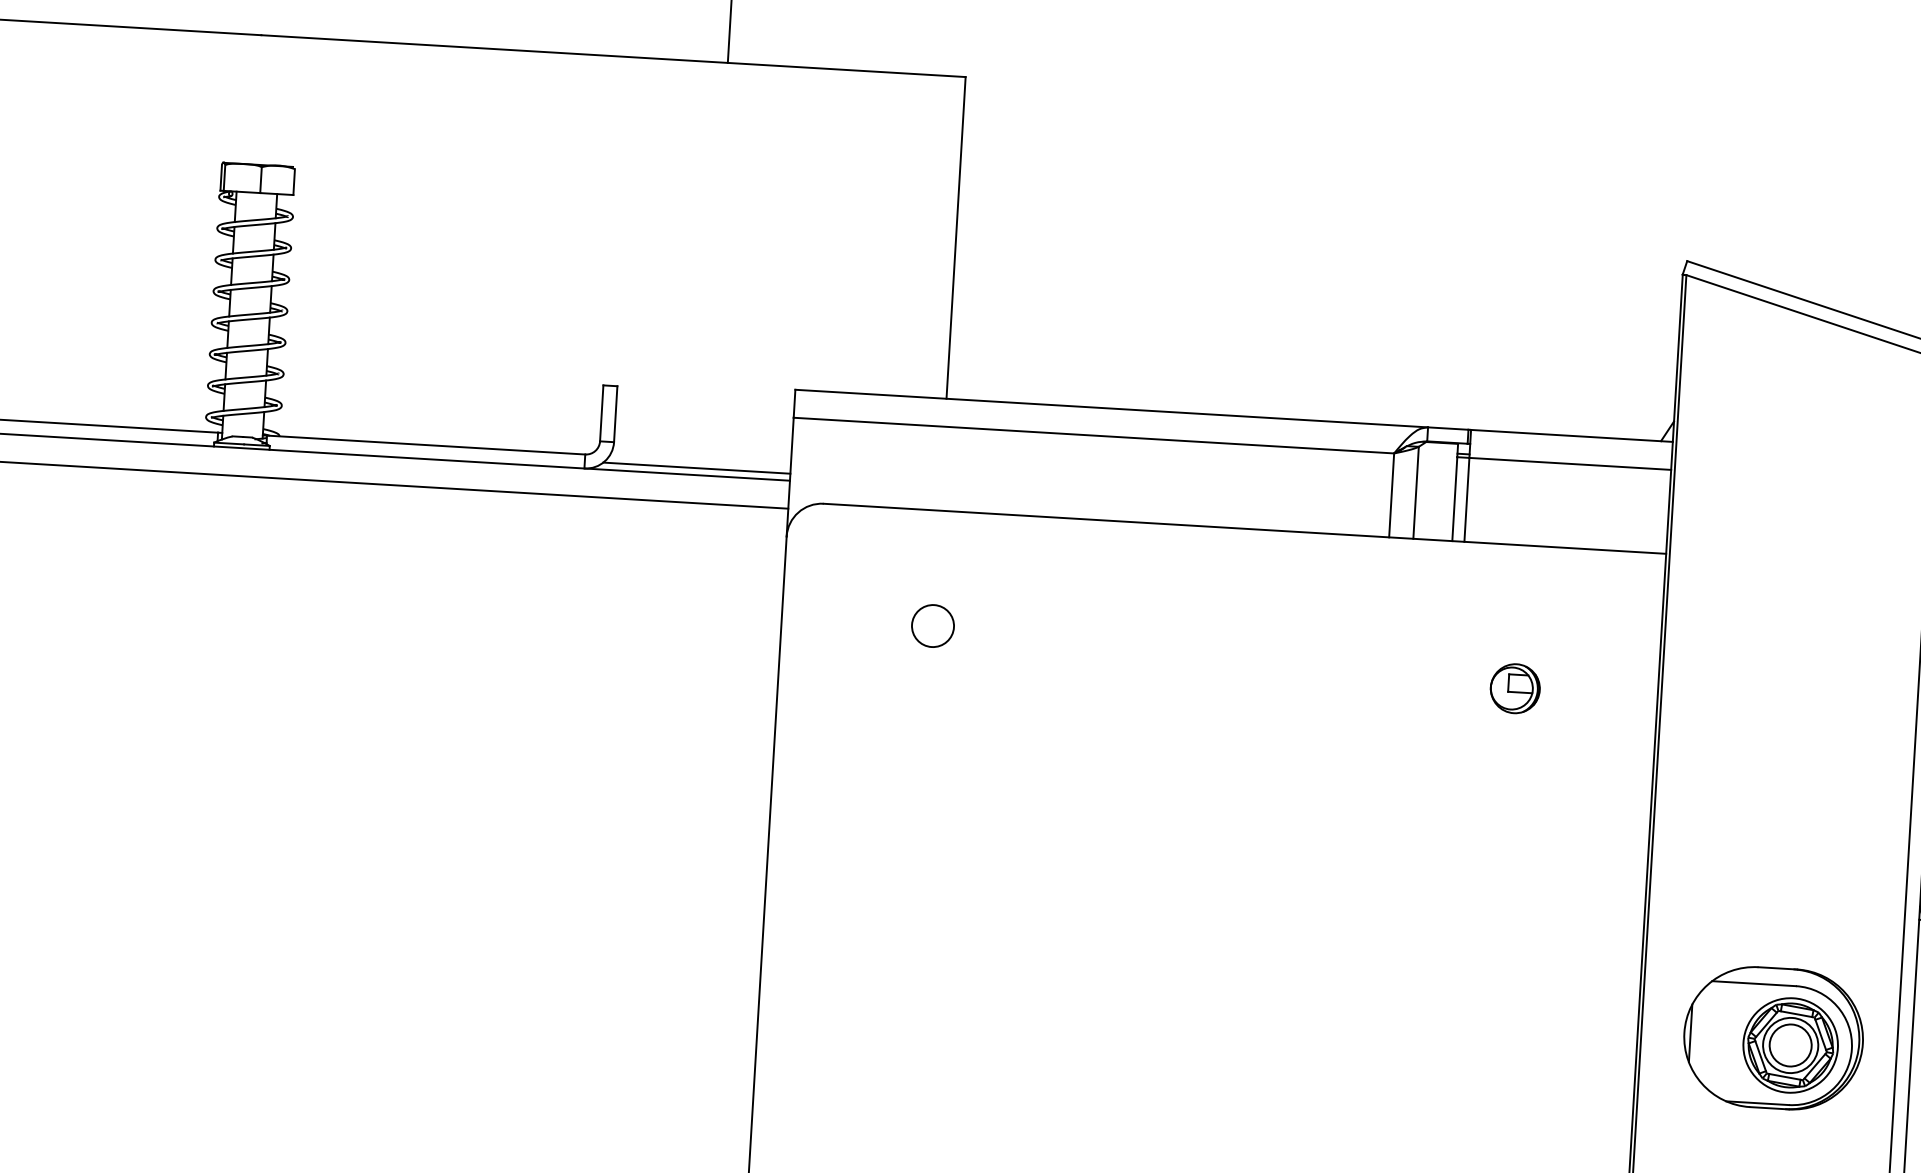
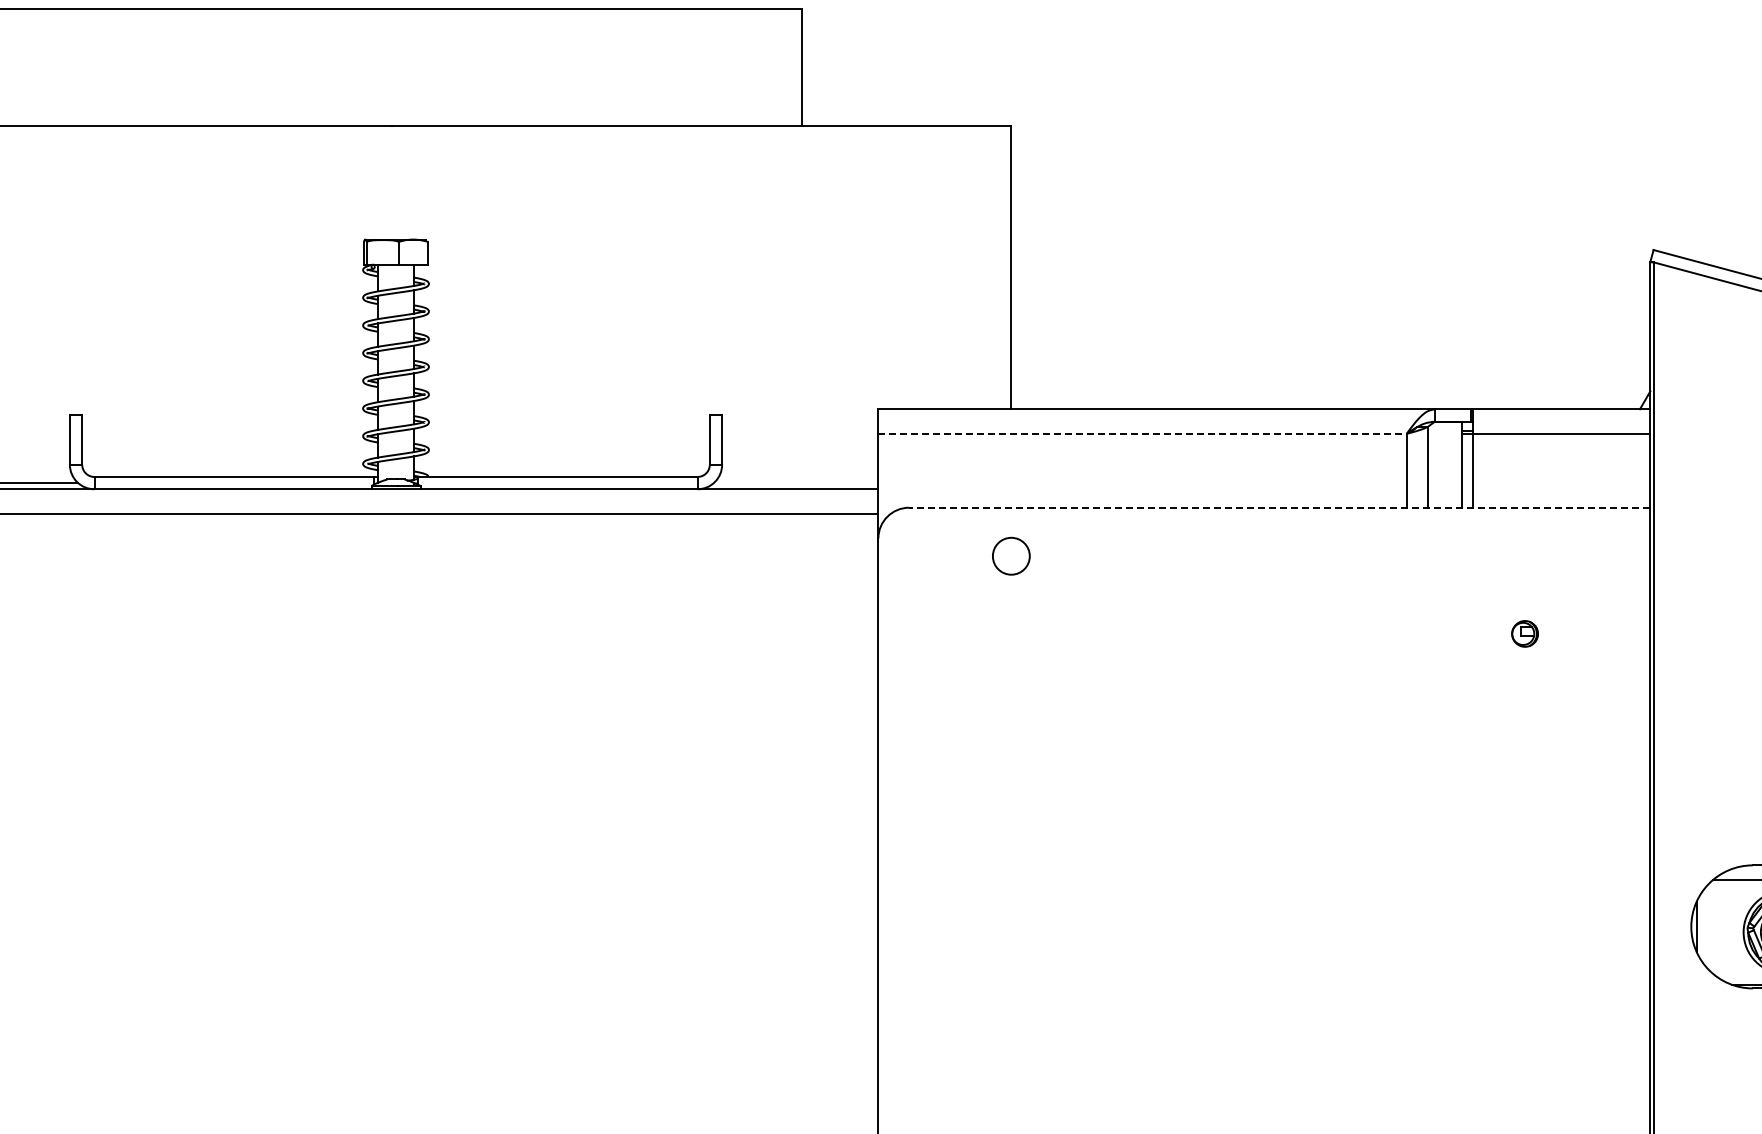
line: (1095, 435) -> (1143, 433), solid -> dashed
line: (696, 468) -> (795, 483), removed
line: (1244, 528) -> (1279, 507), solid -> dashed
circle: (933, 625) -> (1011, 555), moved
part: (1514, 688) -> (1524, 633), size x0.6

